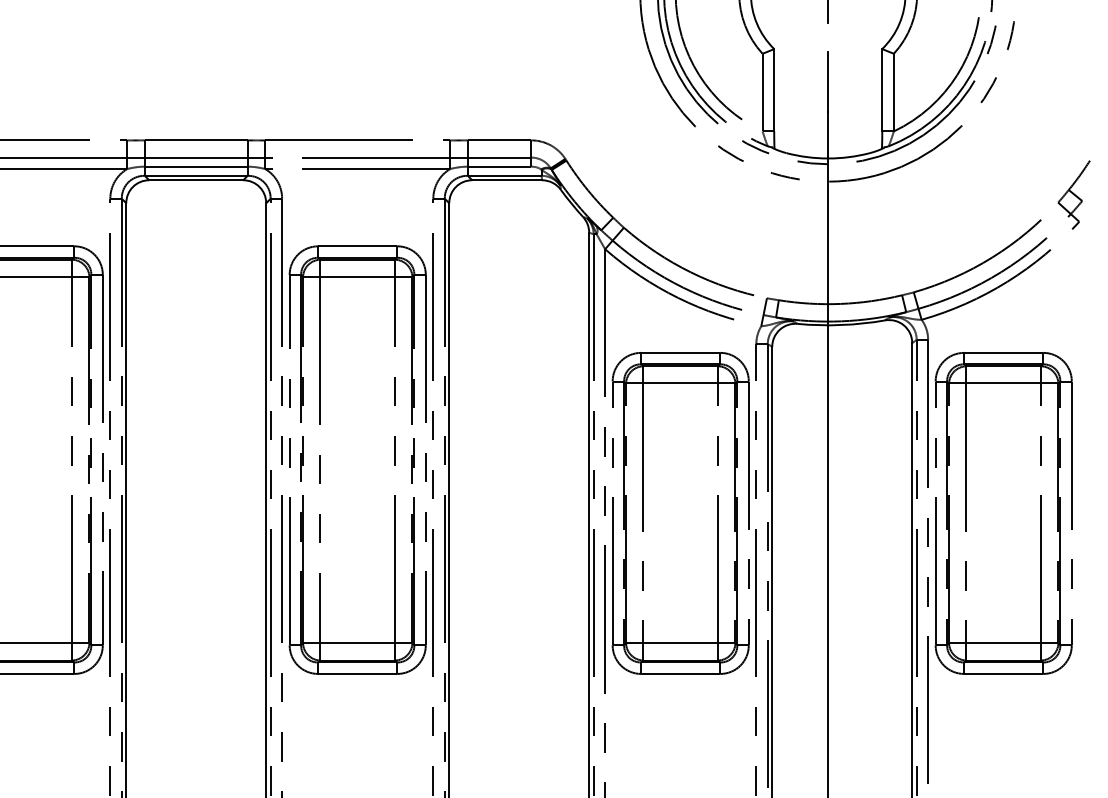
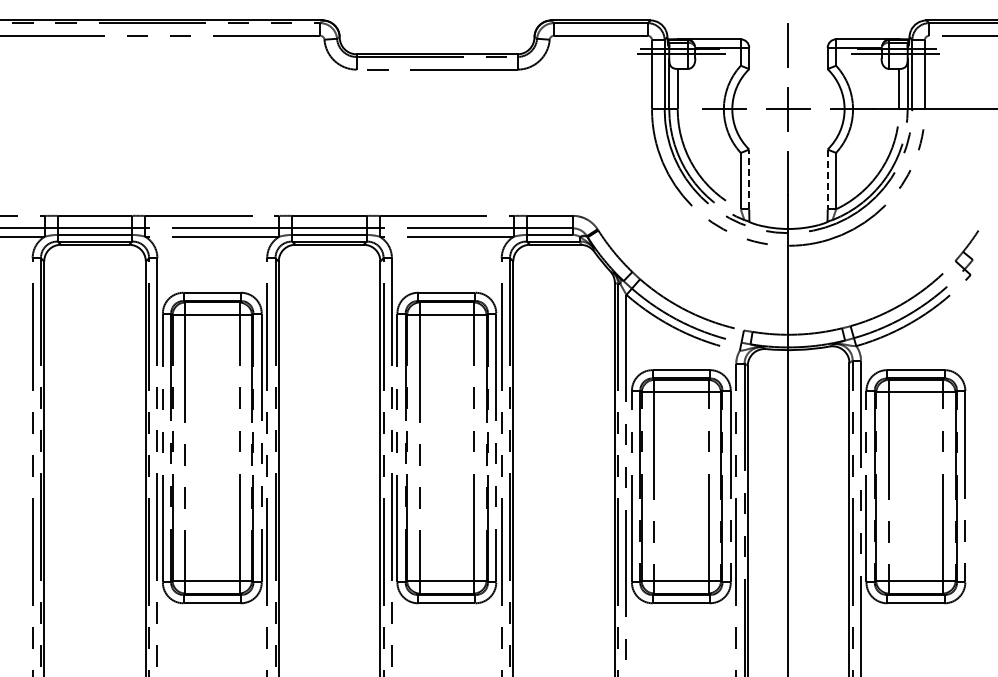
line: (774, 90) -> (749, 179), solid -> dashed
line: (881, 90) -> (827, 179), solid -> dashed

